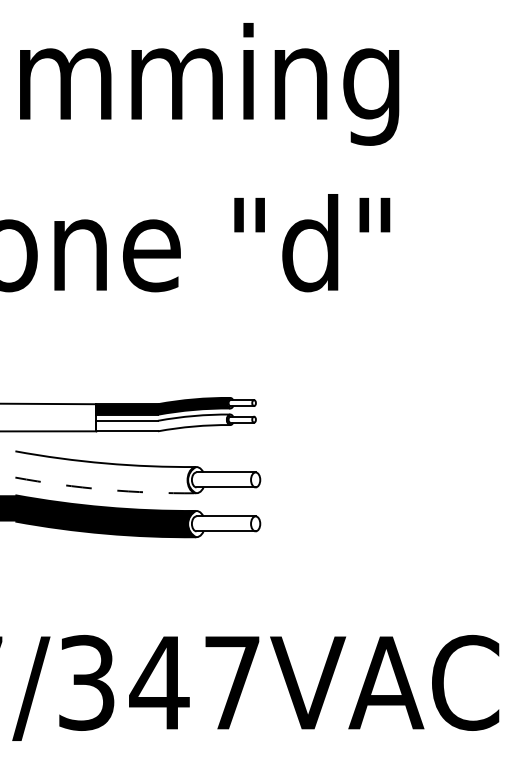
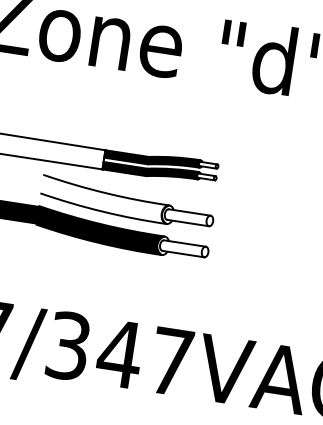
fill: (163, 422) -> (150, 170), added
arc: (105, 489) -> (102, 211), dashed -> solid

